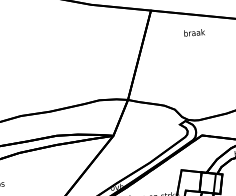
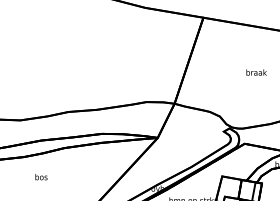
text: (194, 32) -> (256, 72), moved

